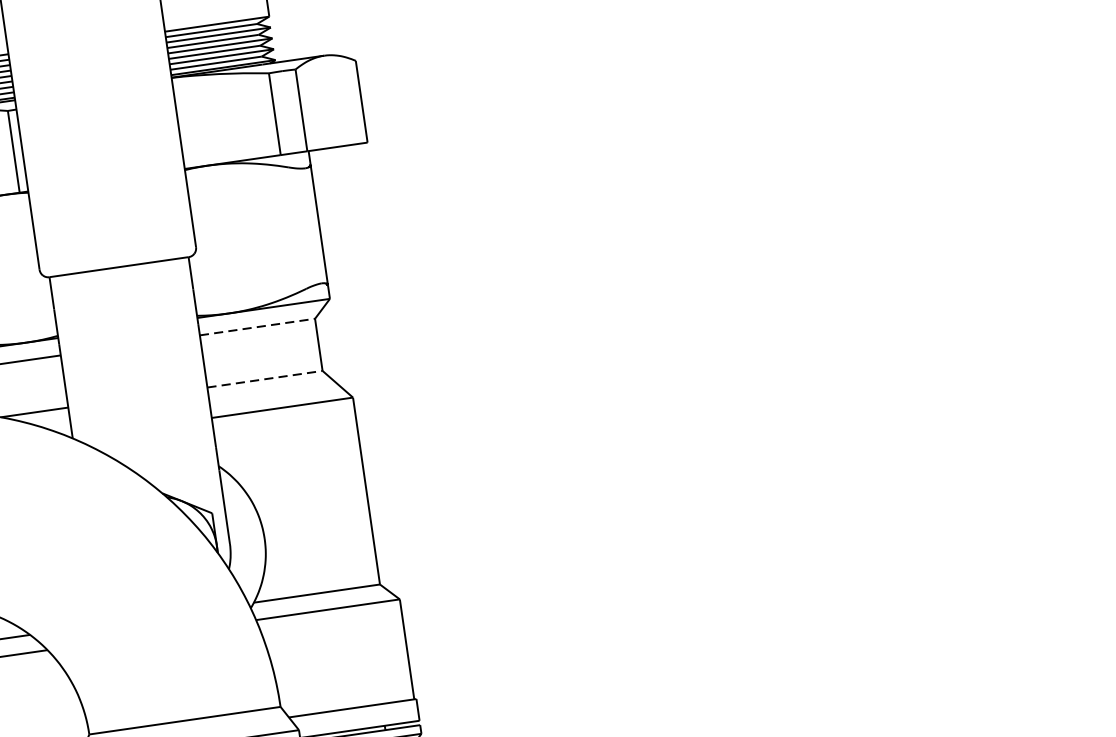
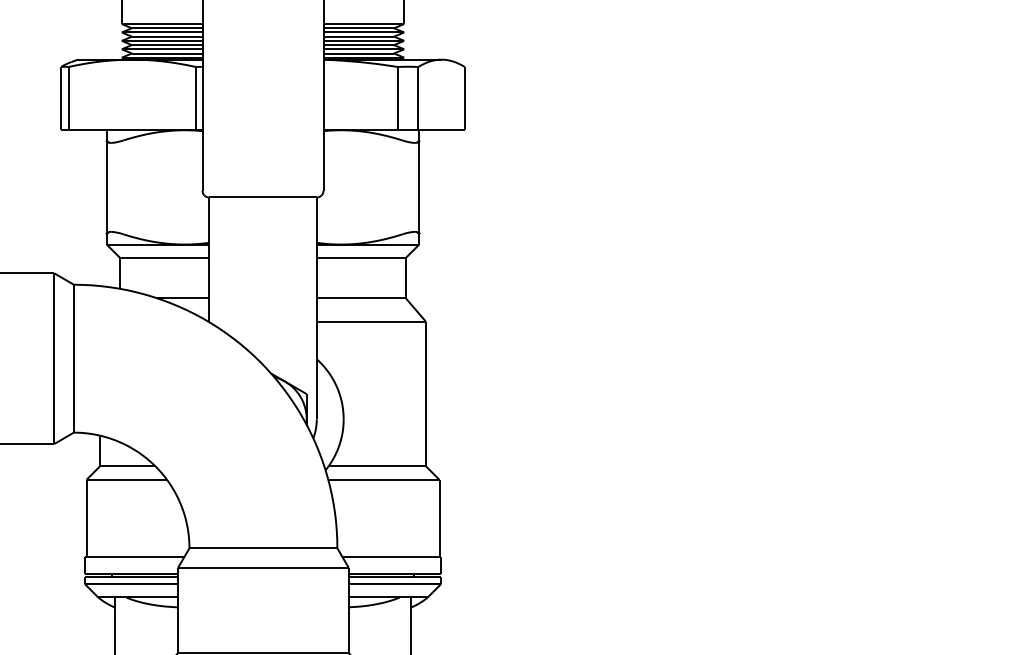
line: (257, 326) -> (361, 257), dashed -> solid
line: (265, 379) -> (361, 298), dashed -> solid

